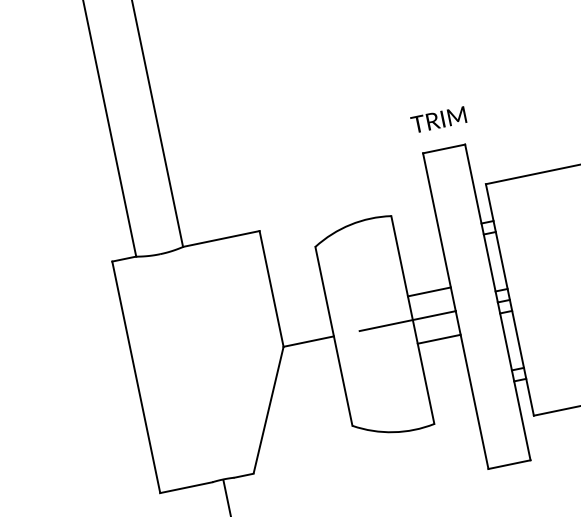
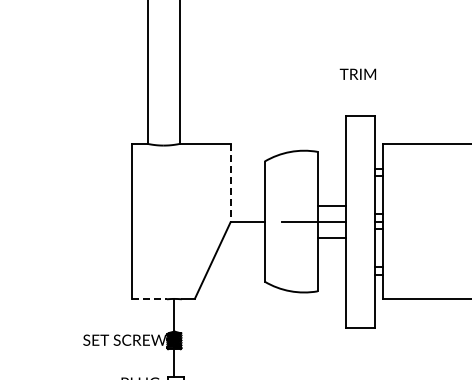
text: (437, 118) -> (357, 73), moved
line: (270, 288) -> (230, 182), solid -> dashed
line: (186, 487) -> (149, 299), solid -> dashed

